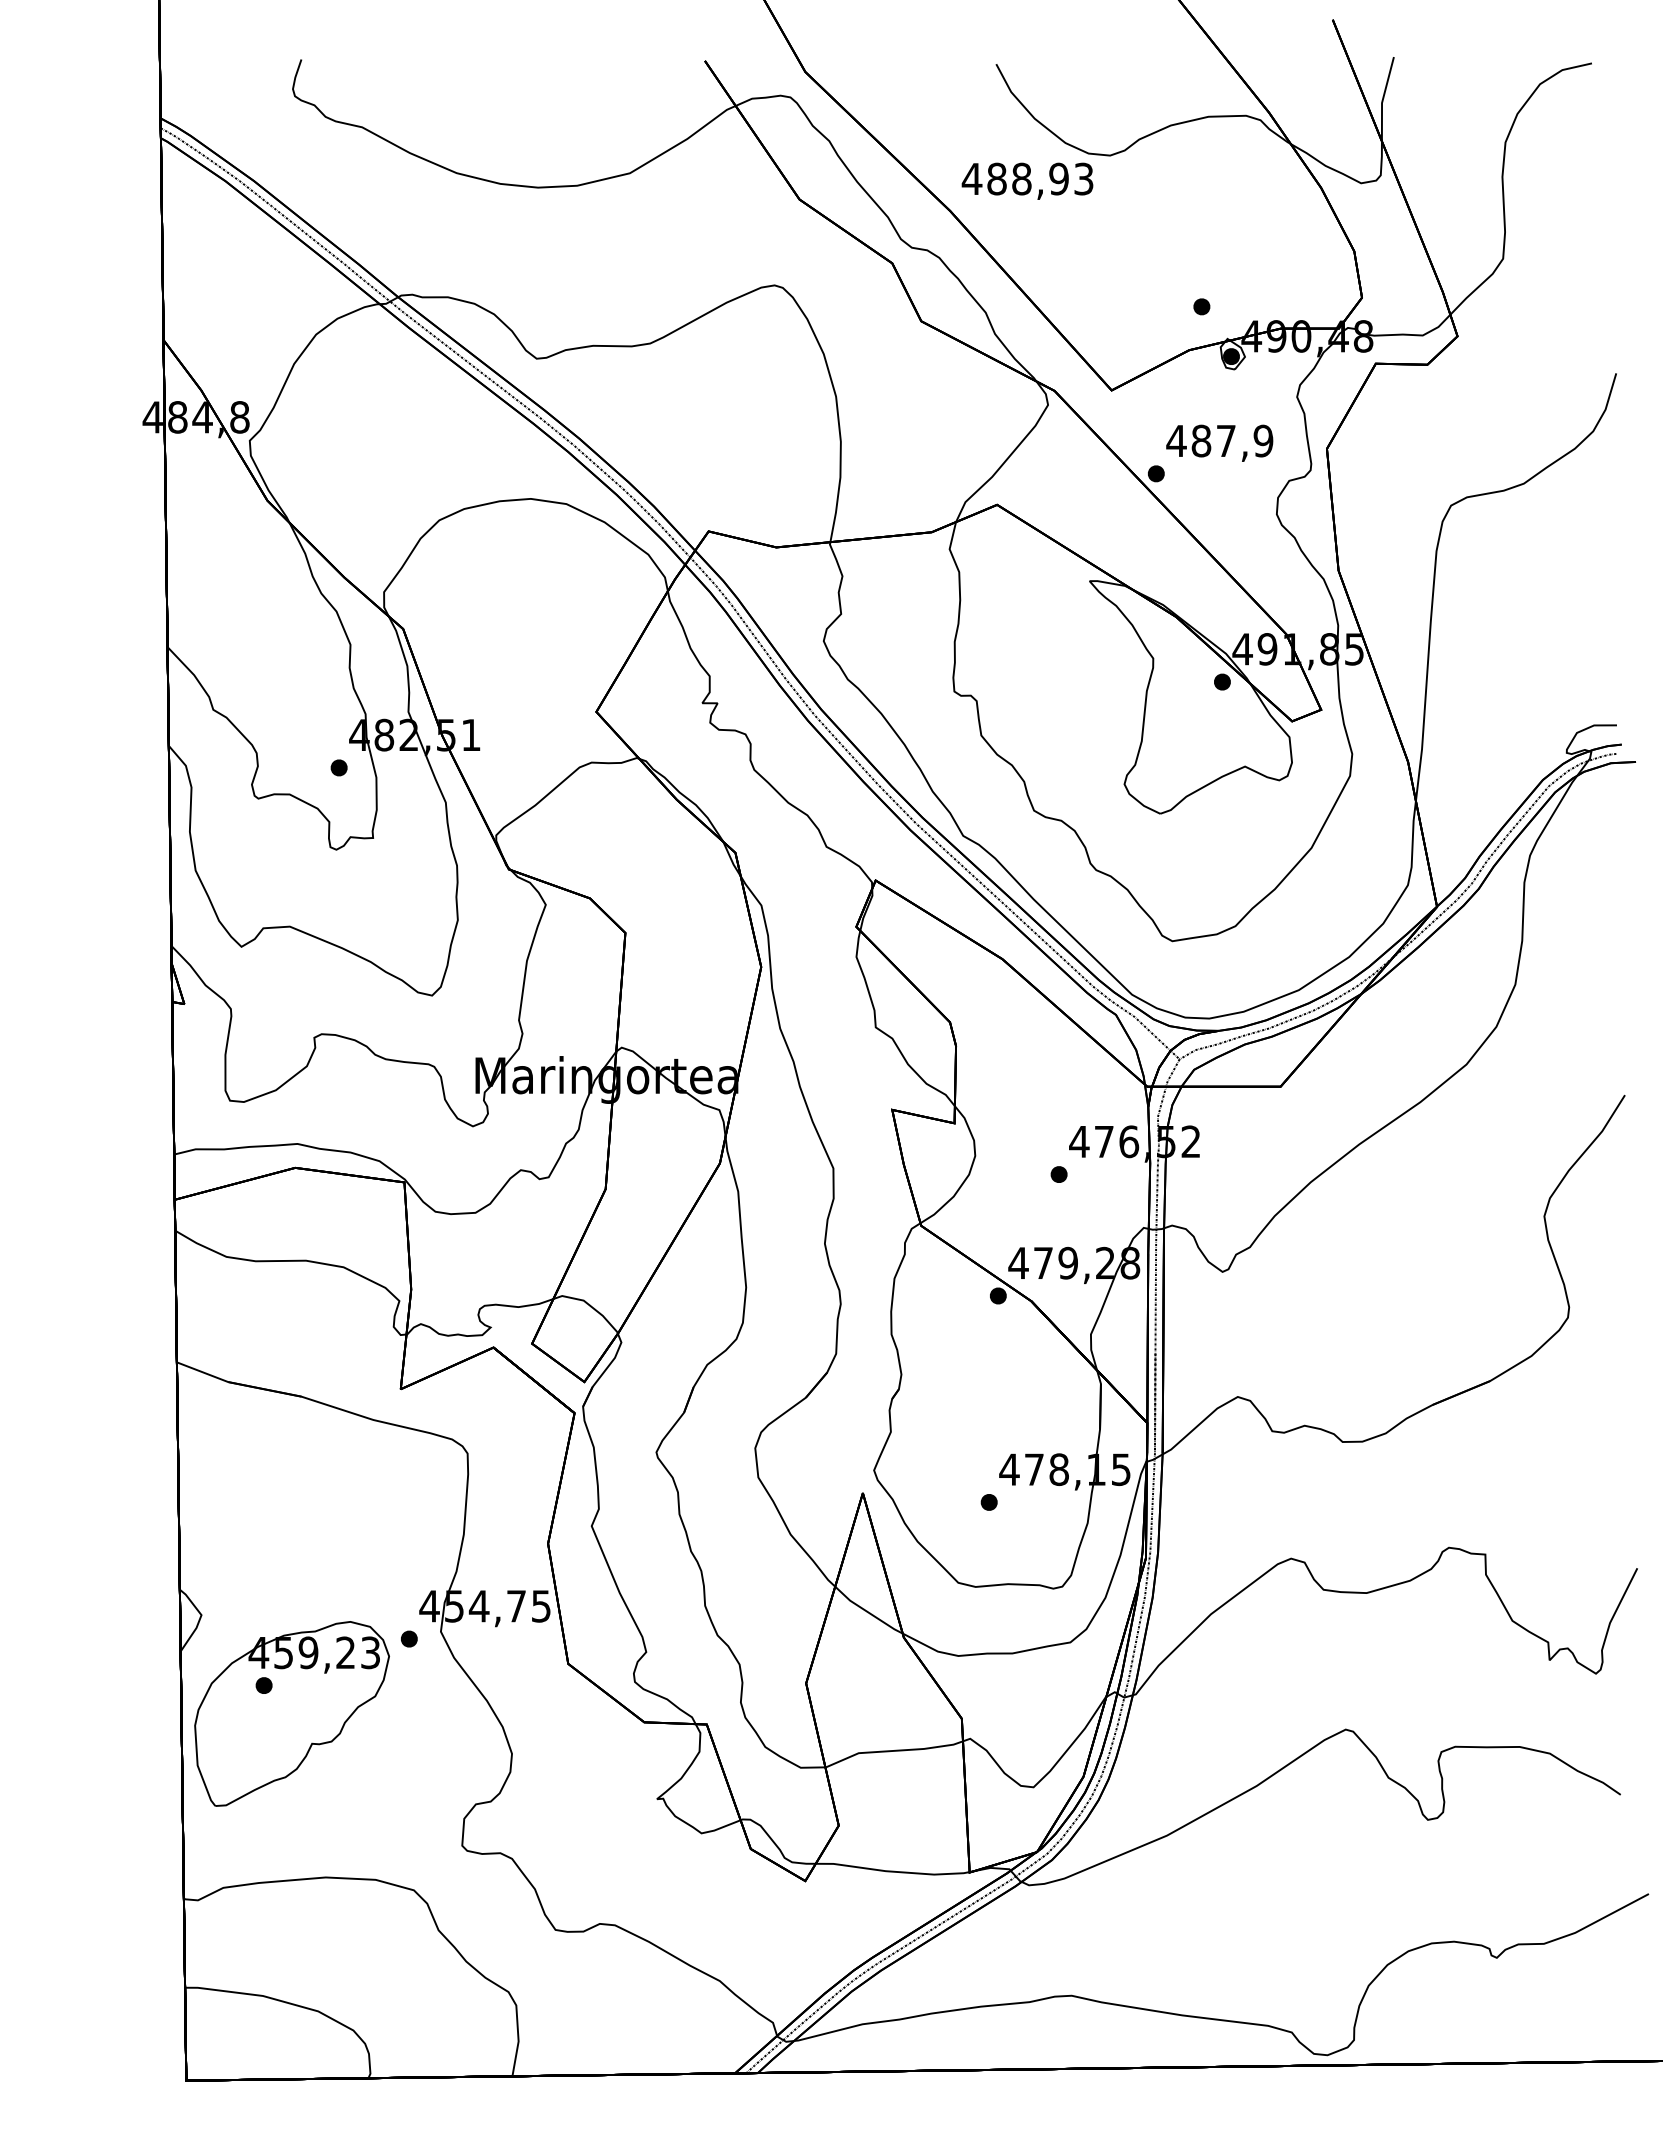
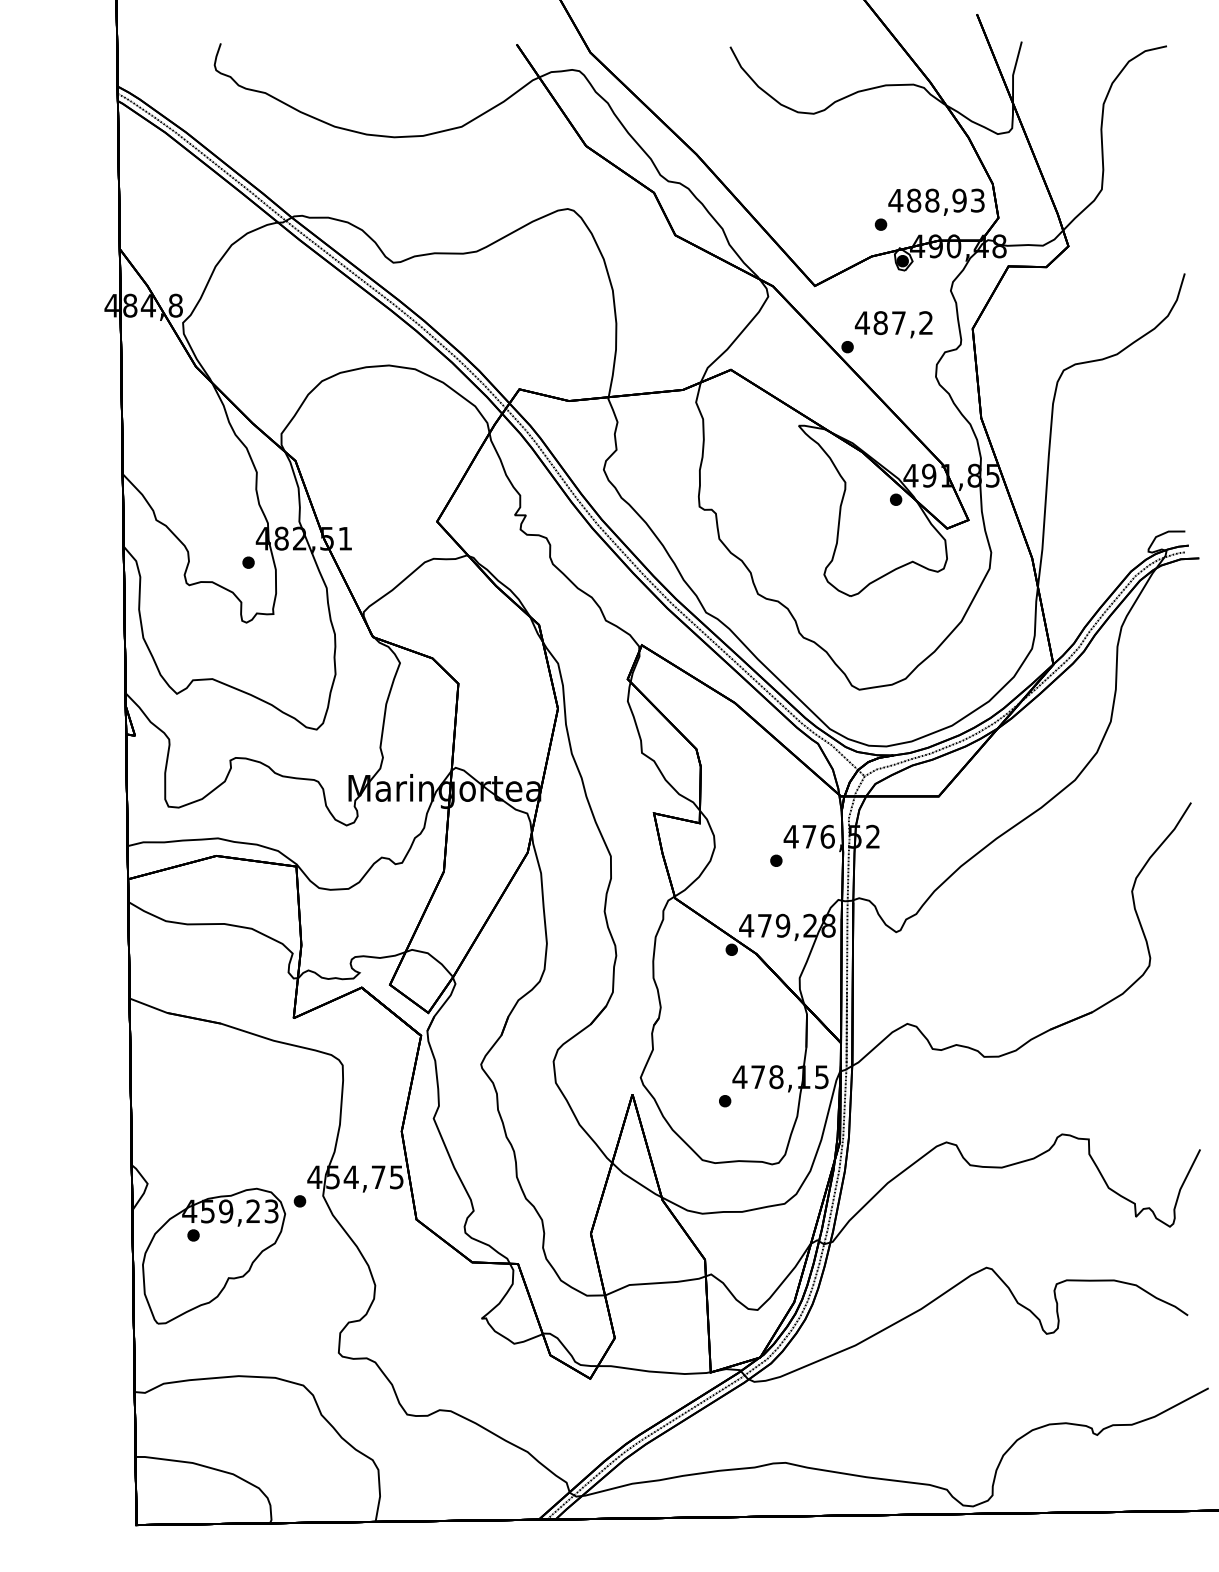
text: (1027, 180) -> (936, 201), moved
text: (1263, 440) -> (926, 322), 487,9 -> 487,2

